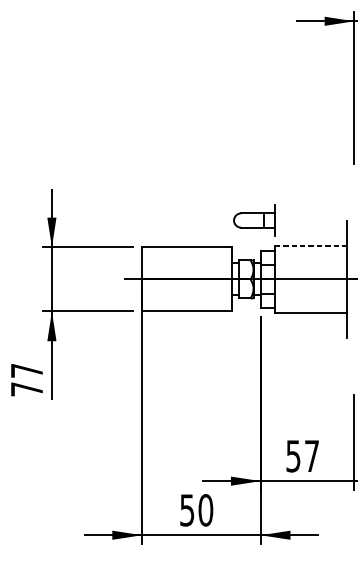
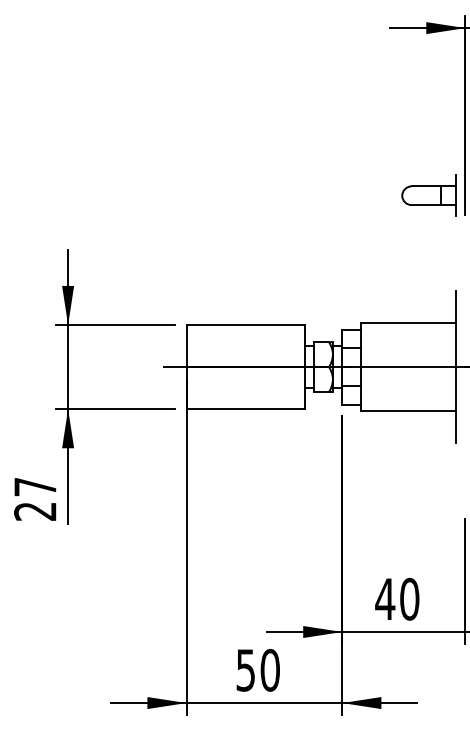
part: (254, 220) -> (428, 195), moved
line: (311, 246) -> (408, 323), dashed -> solid
text: (27, 389) -> (35, 511), 77 -> 27
text: (302, 455) -> (397, 598), 57 -> 40

